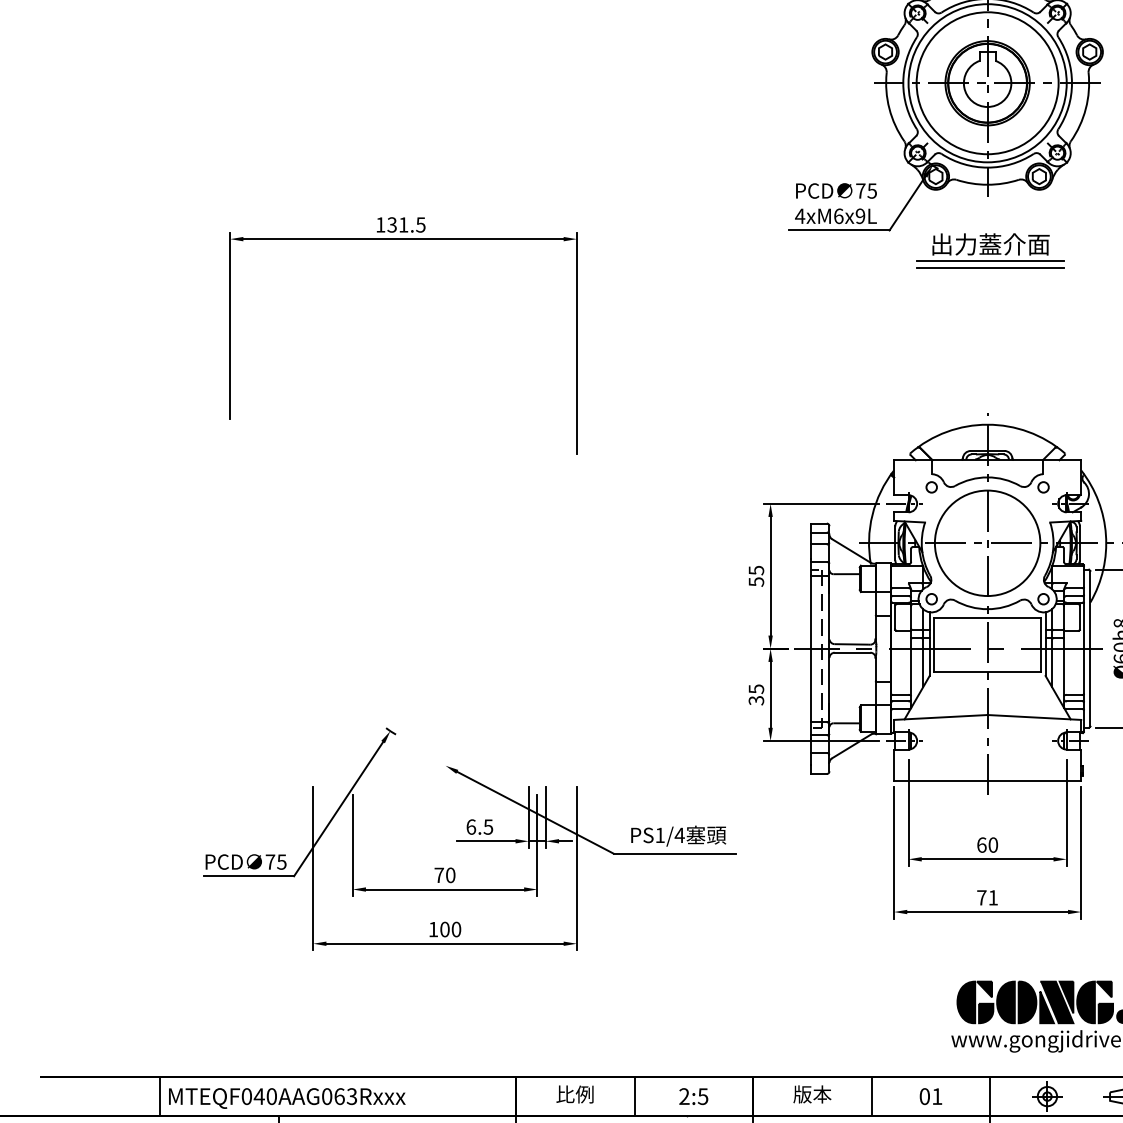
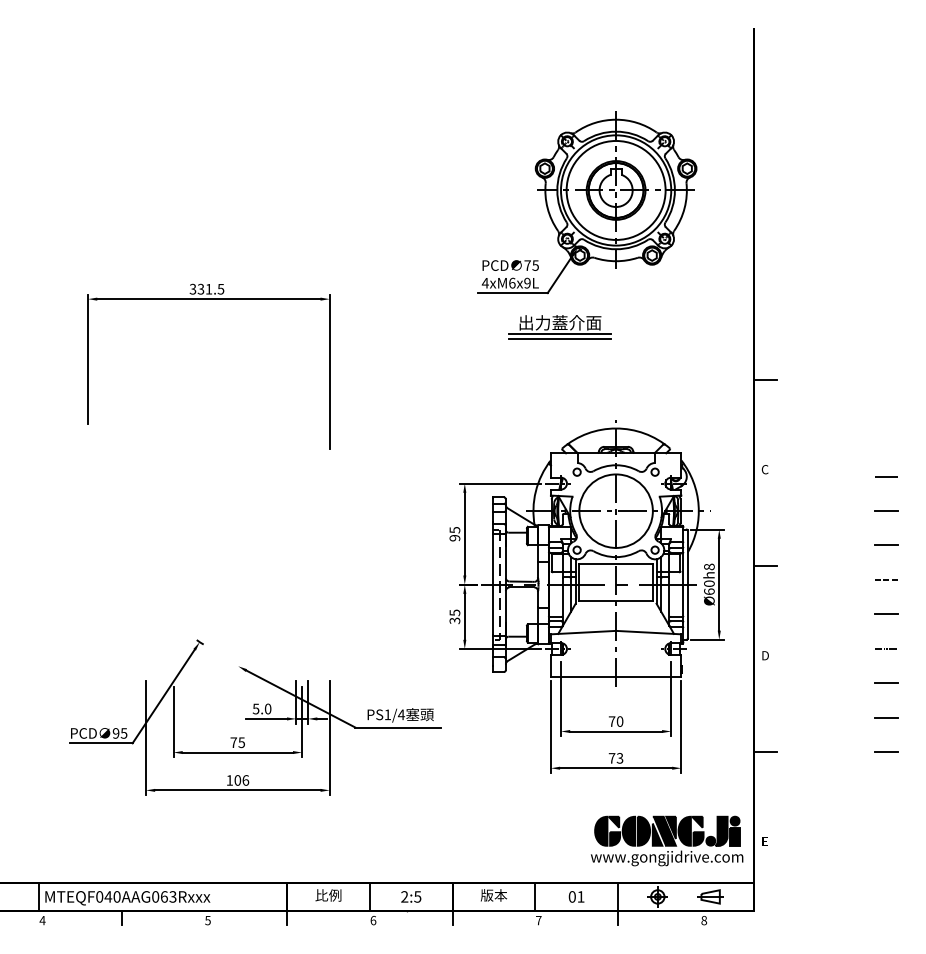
text: (379, 223) -> (192, 288), 131.5 -> 331.5
part: (989, 251) -> (559, 327), moved
text: (755, 582) -> (454, 538), 55 -> 95
text: (478, 826) -> (261, 708), 6.5 -> 5.0
text: (981, 844) -> (611, 721), 60 -> 70
text: (269, 862) -> (115, 733), 75 -> 95
text: (450, 875) -> (241, 742), 70 -> 75
text: (992, 898) -> (619, 758), 71 -> 73
text: (456, 929) -> (245, 780), 100 -> 106

